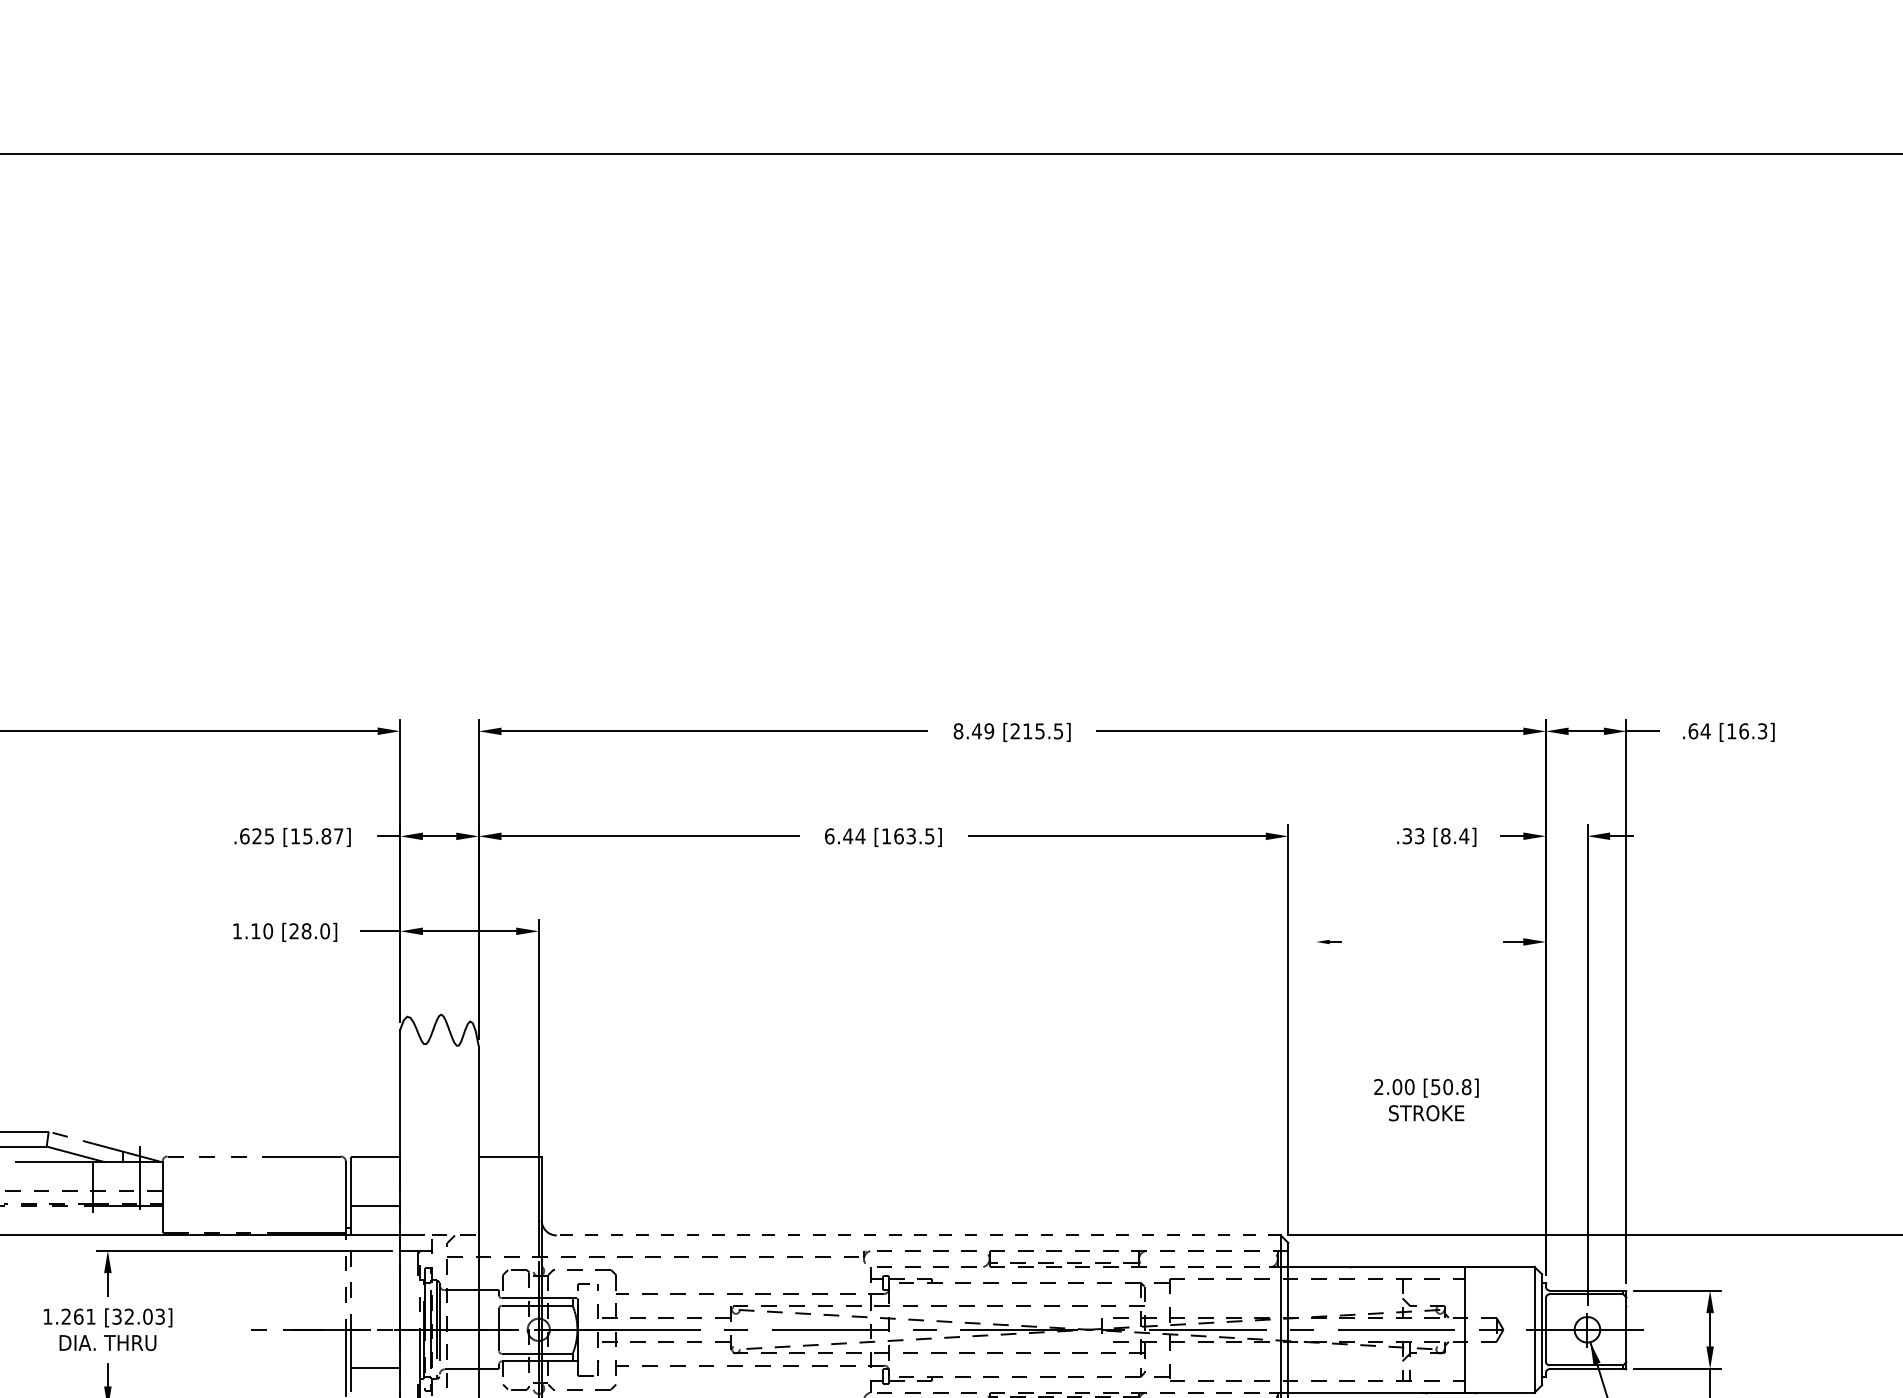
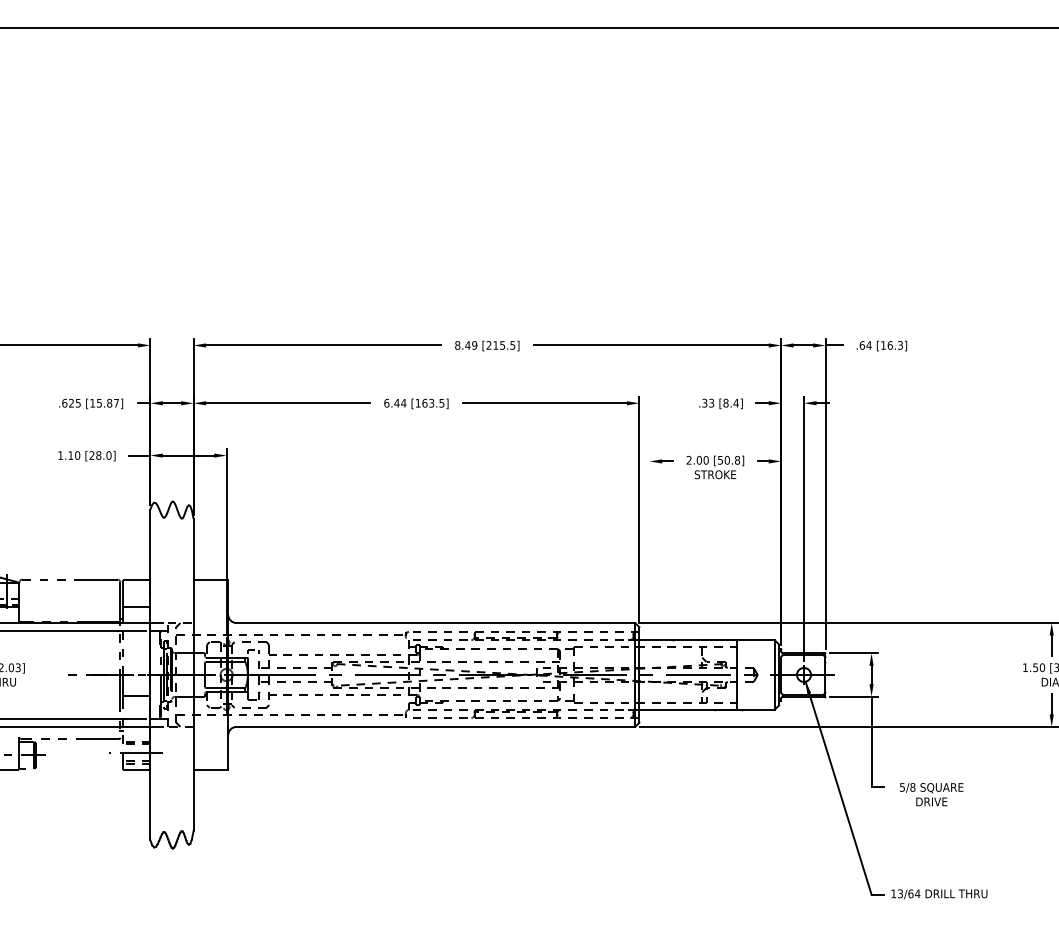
part: (1328, 942) -> (661, 461), size x1.67
text: (1426, 1100) -> (715, 467), moved
line: (918, 1236) -> (435, 623), dashed -> solid

